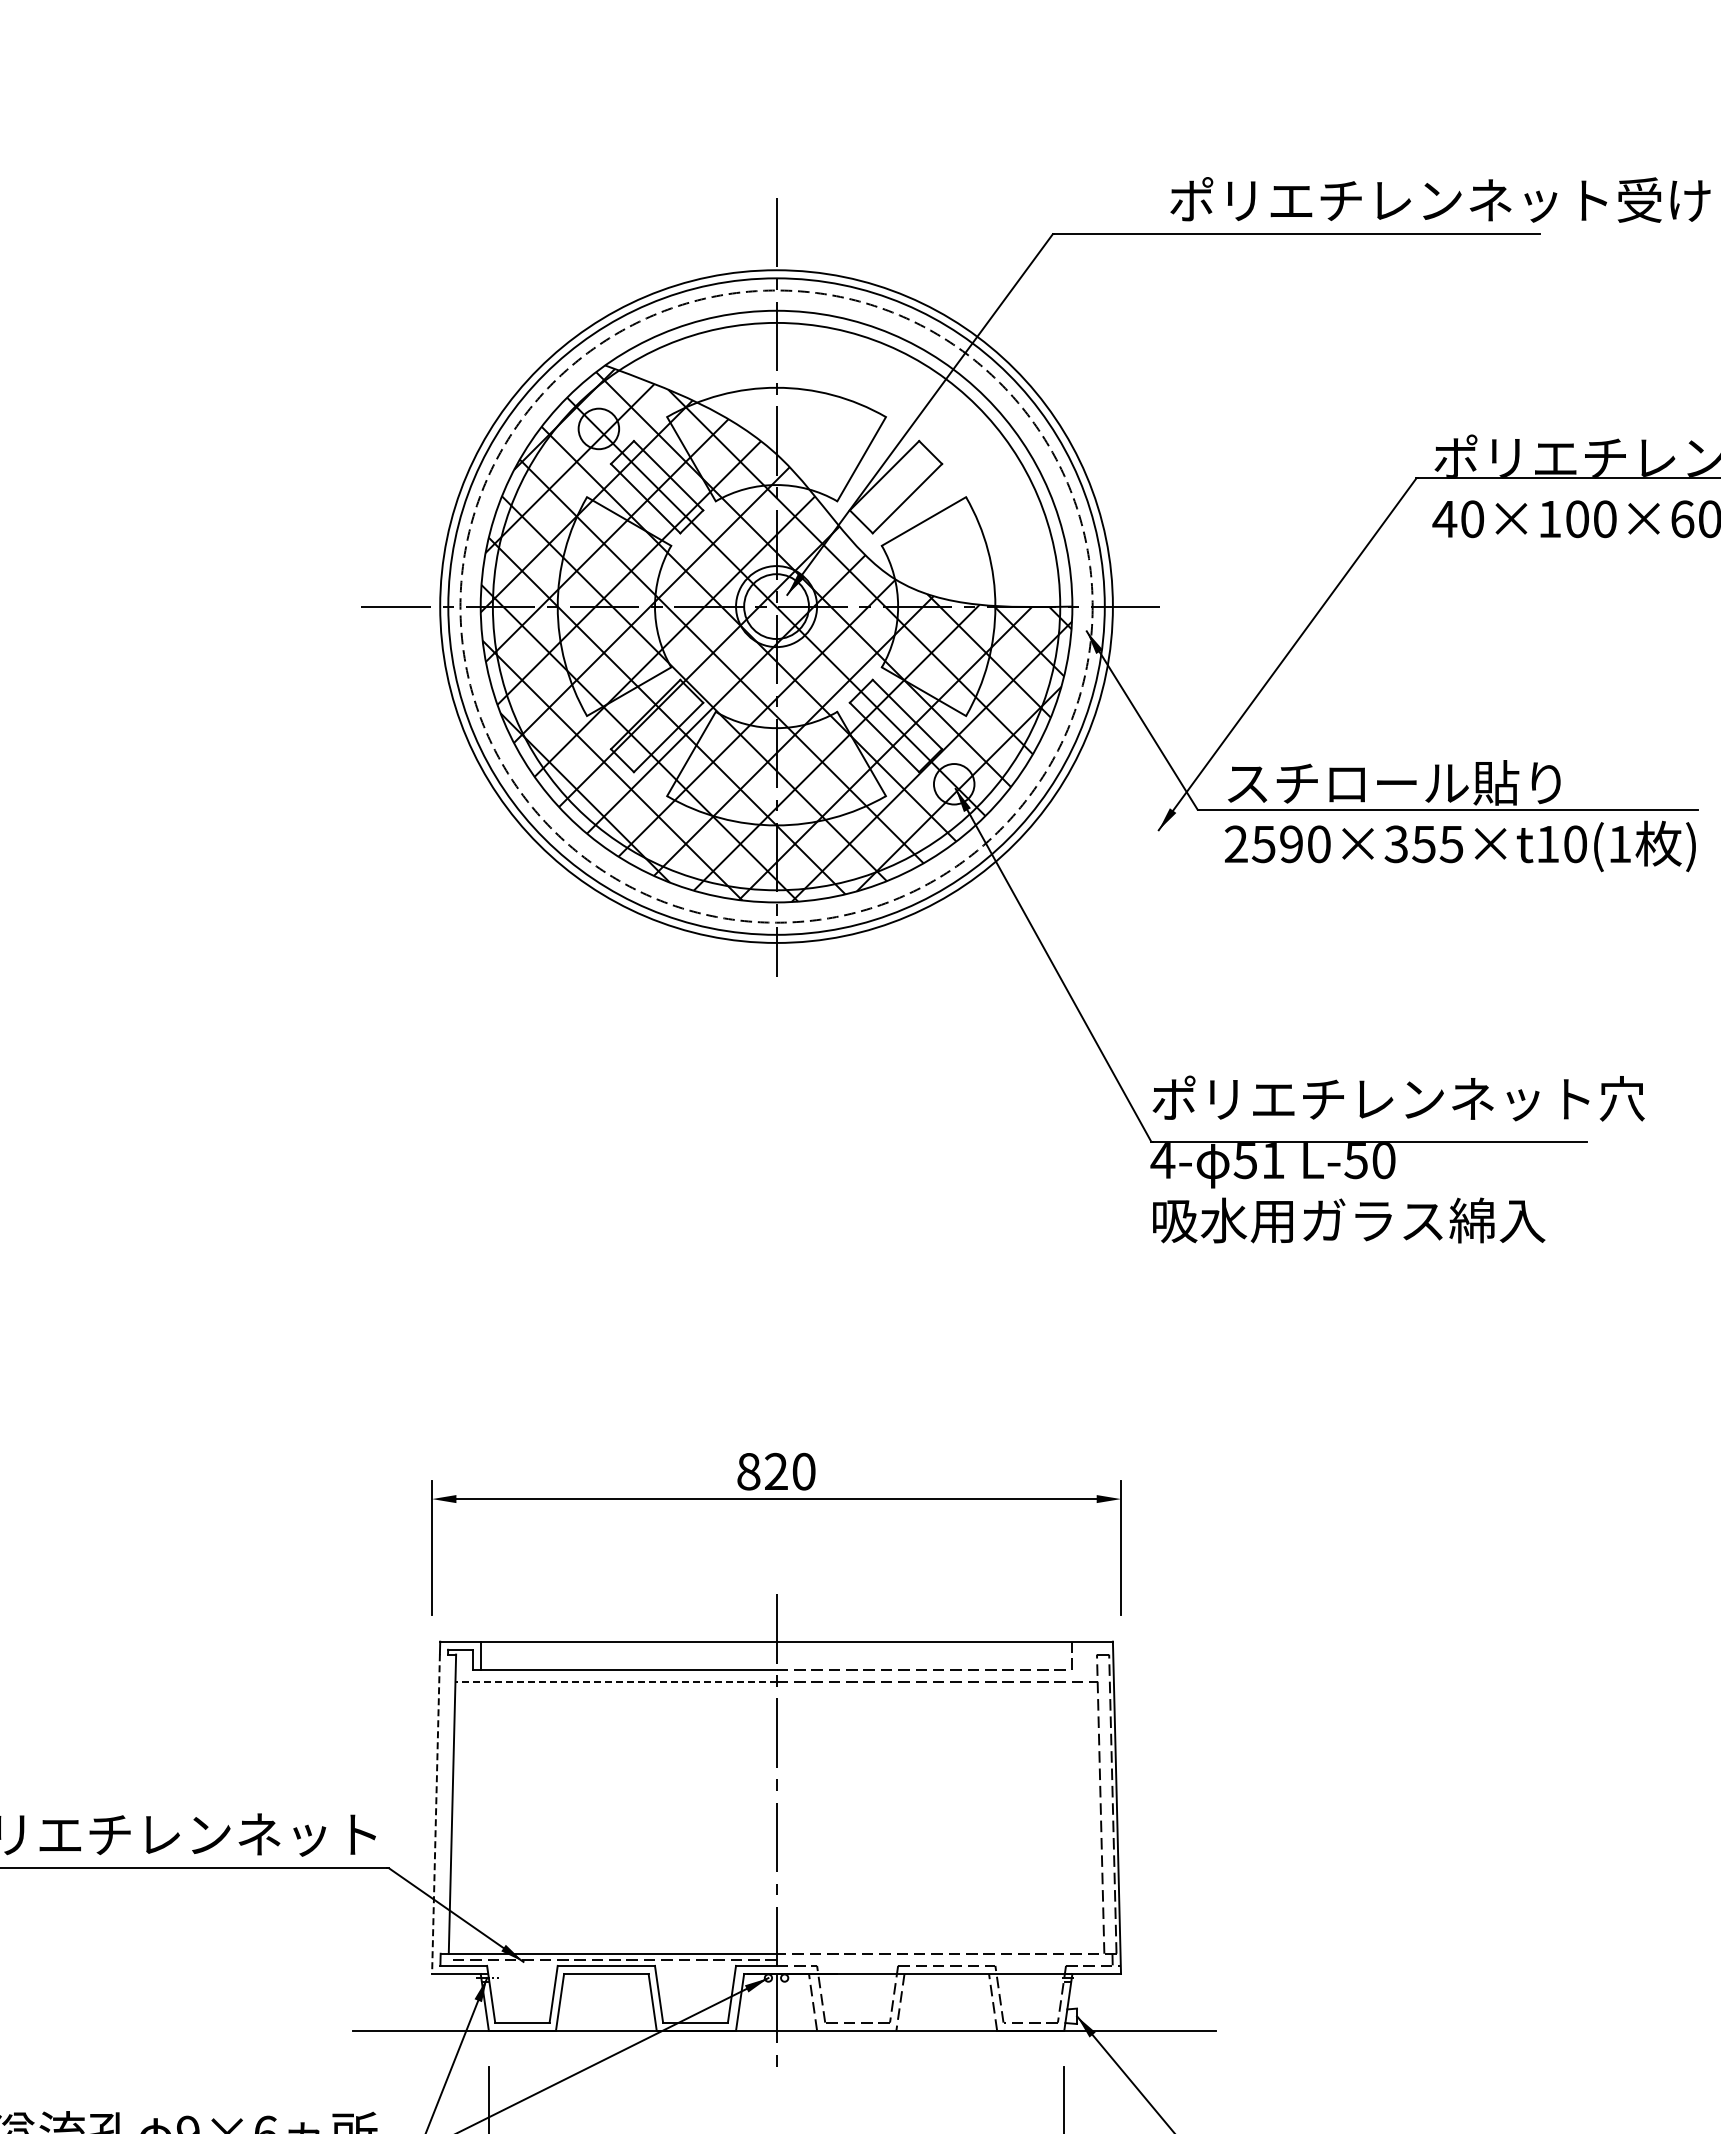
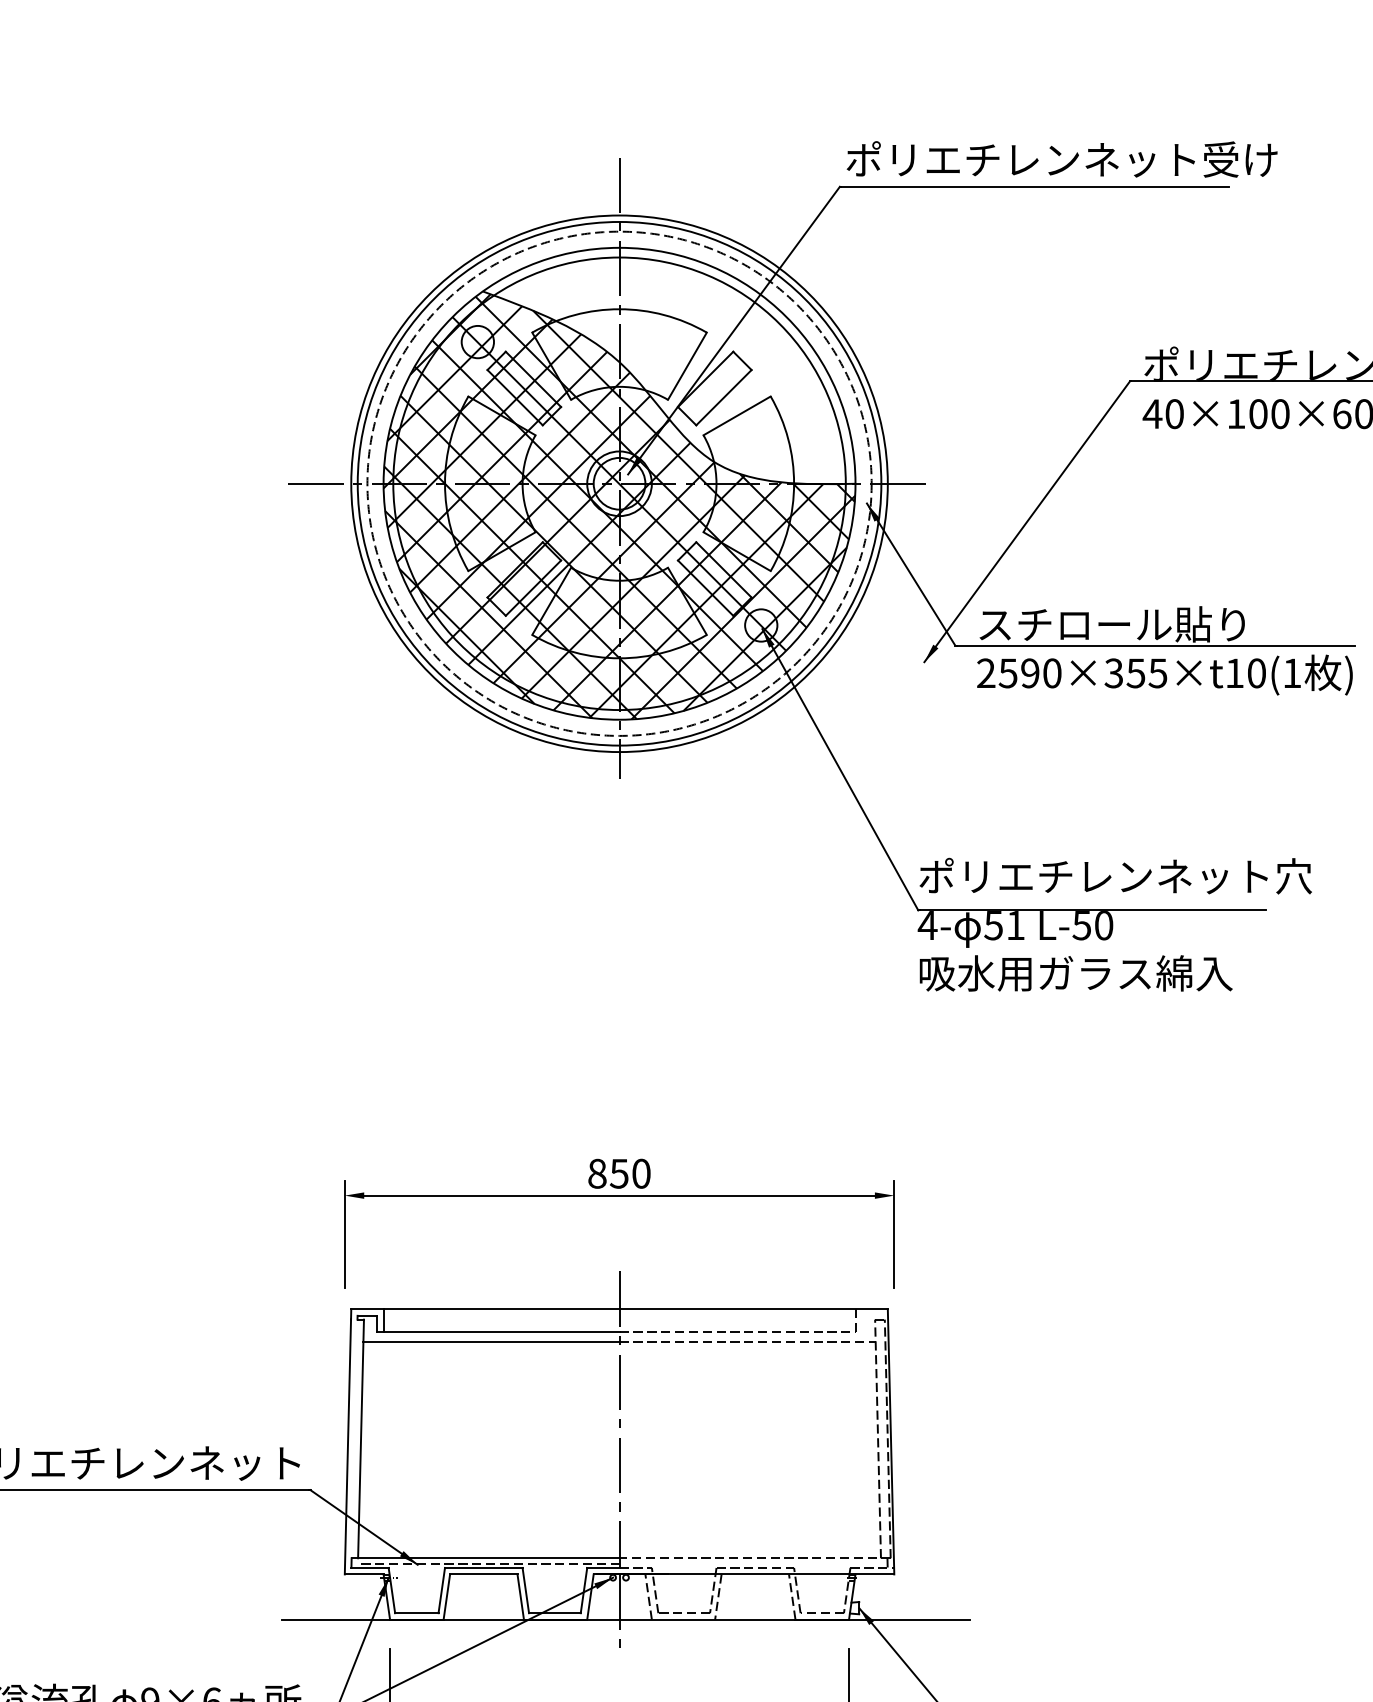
text: (1440, 199) -> (1062, 159), moved
text: (775, 1471) -> (618, 1173), 820 -> 850
line: (616, 1682) -> (491, 1341), dashed -> solid
line: (436, 1814) -> (348, 1447), dashed -> solid

